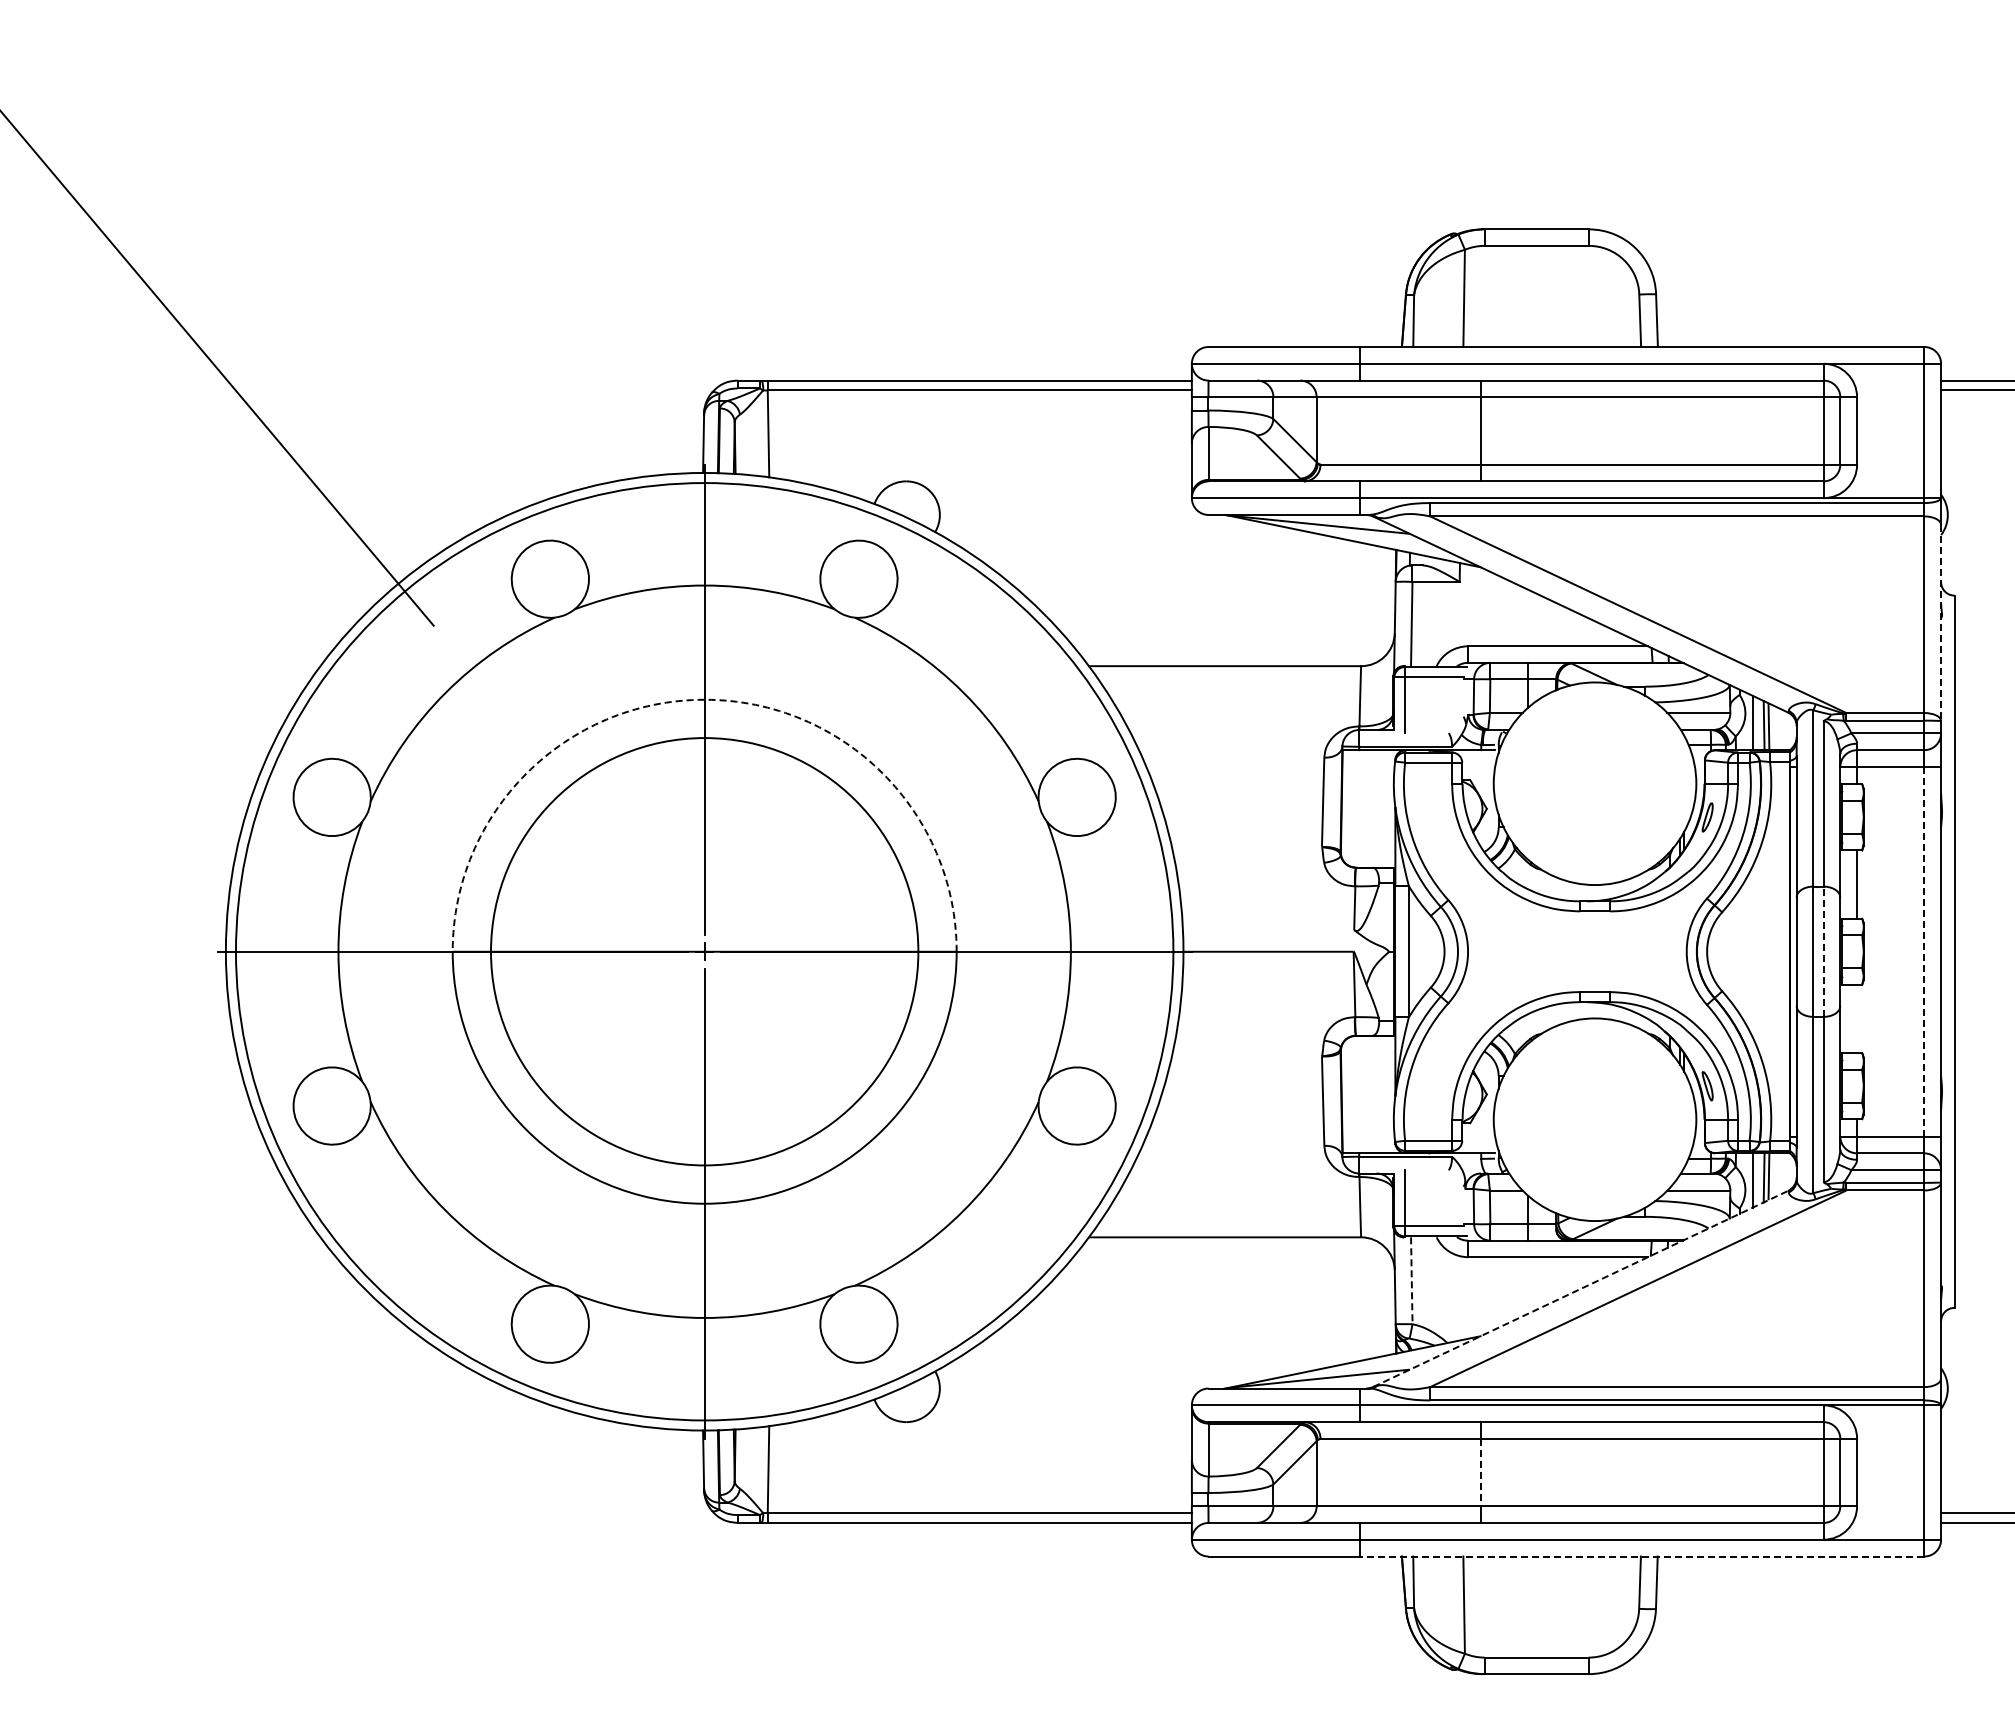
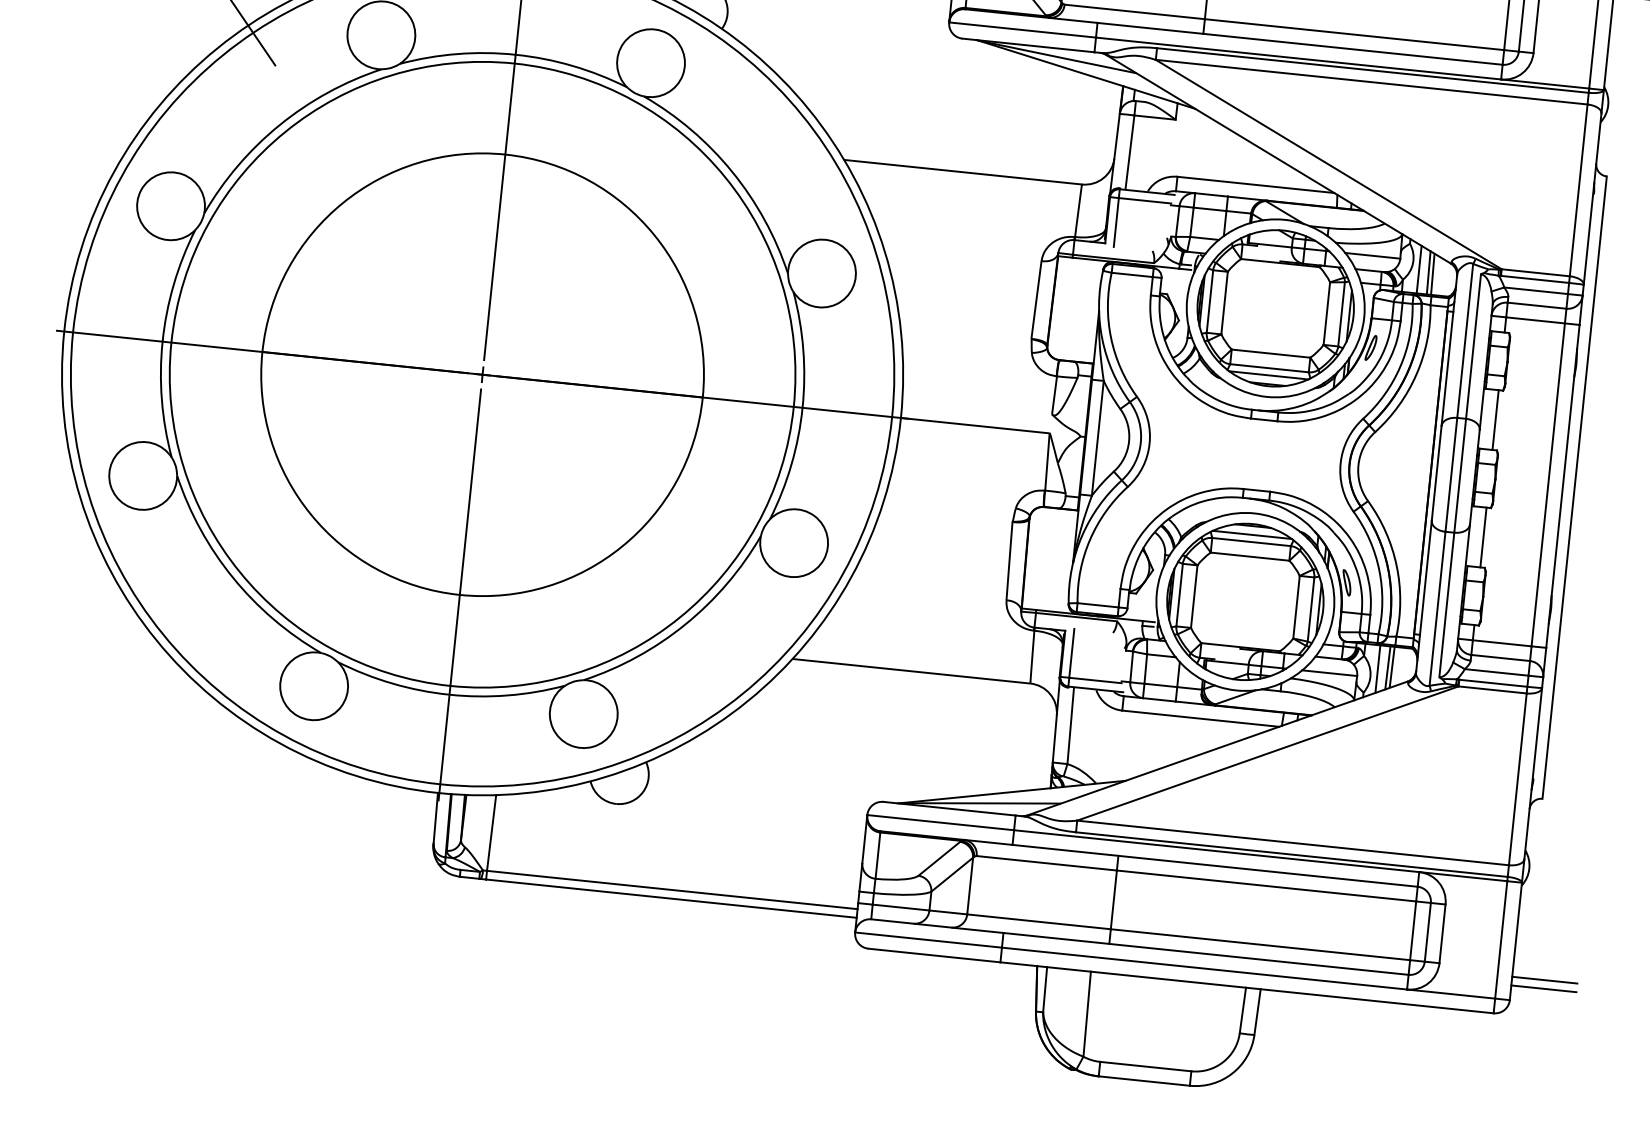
line: (1941, 623) -> (1592, 199), dashed -> solid
arc: (704, 699) -> (505, 154), dashed -> solid
part: (1594, 783) -> (1275, 308), added
circle: (704, 951) -> (482, 374), size x1.67
line: (1823, 951) -> (1460, 475), dashed -> solid
line: (1924, 951) -> (1548, 484), dashed -> solid
line: (1857, 1018) -> (1483, 537), added
part: (1594, 1119) -> (1244, 601), added
line: (1411, 1281) -> (1070, 726), dashed -> solid
line: (1581, 1288) -> (1218, 748), dashed -> solid
line: (1480, 1472) -> (1113, 899), dashed -> solid
line: (1641, 1556) -> (1246, 987), dashed -> solid

